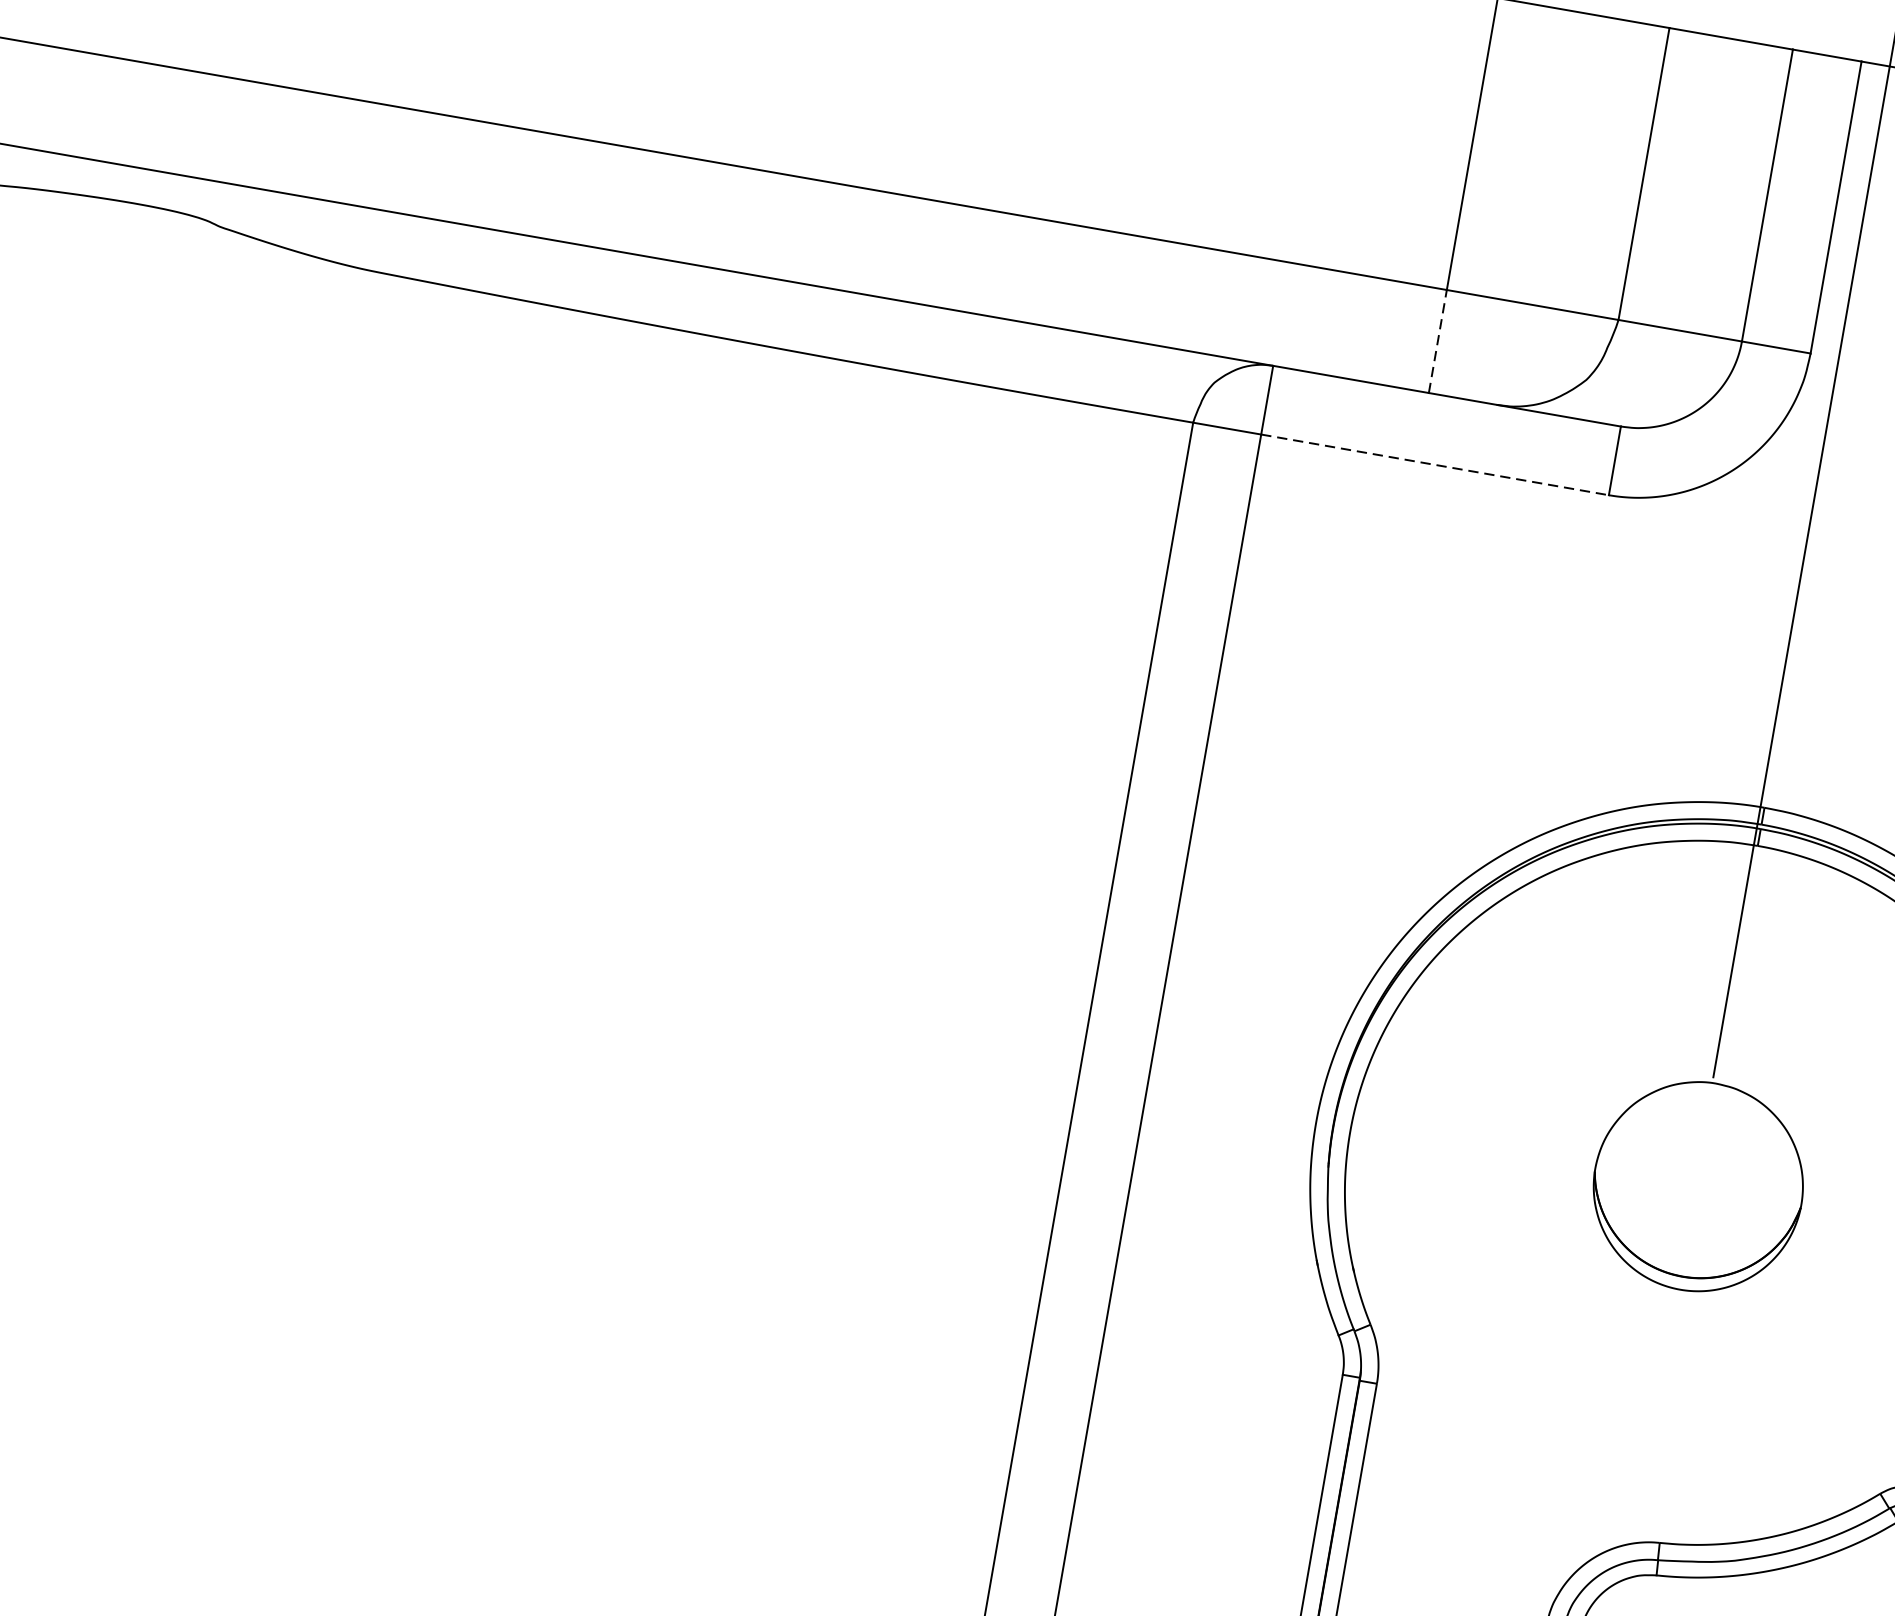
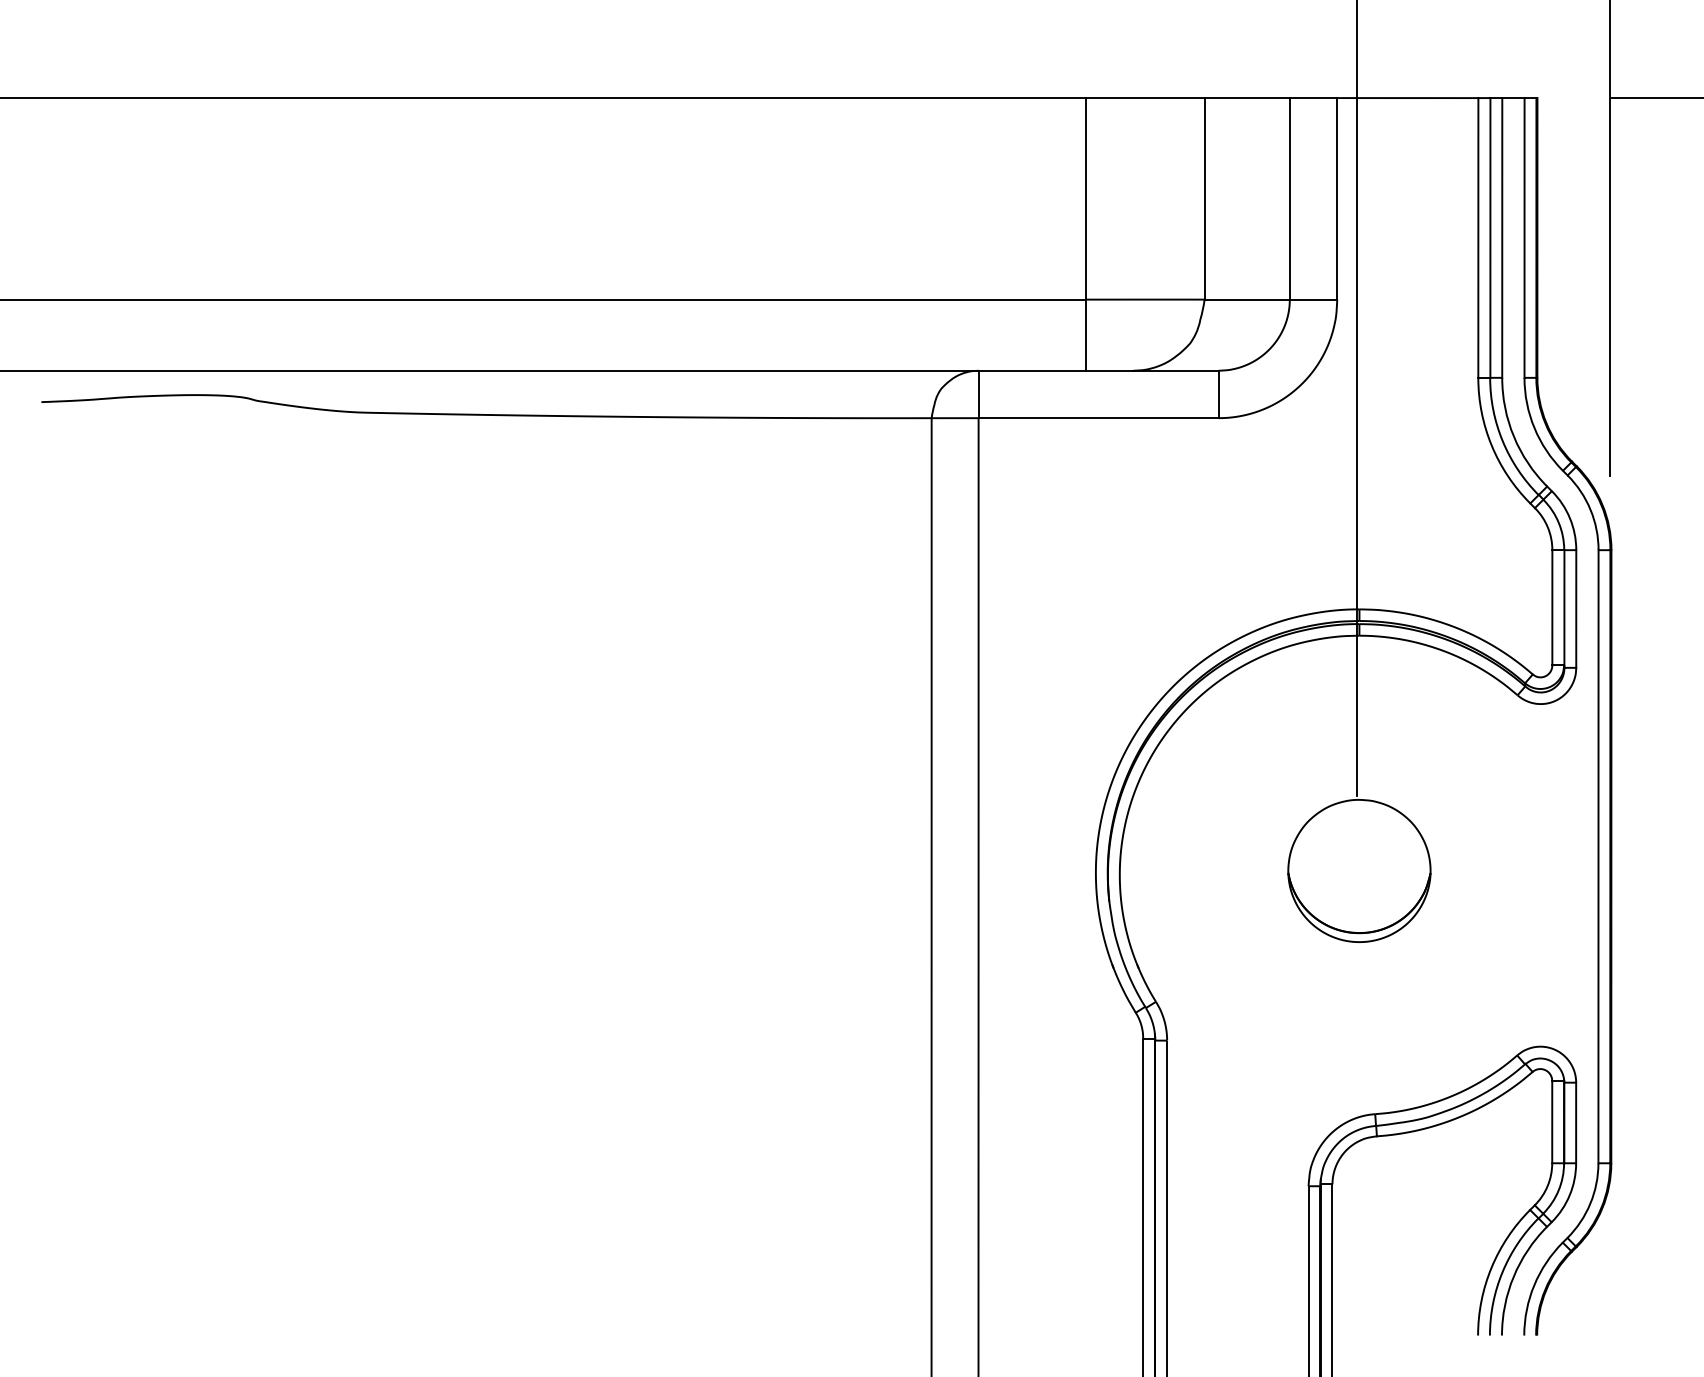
line: (1438, 342) -> (1086, 335), dashed -> solid
line: (1436, 465) -> (1099, 418), dashed -> solid

